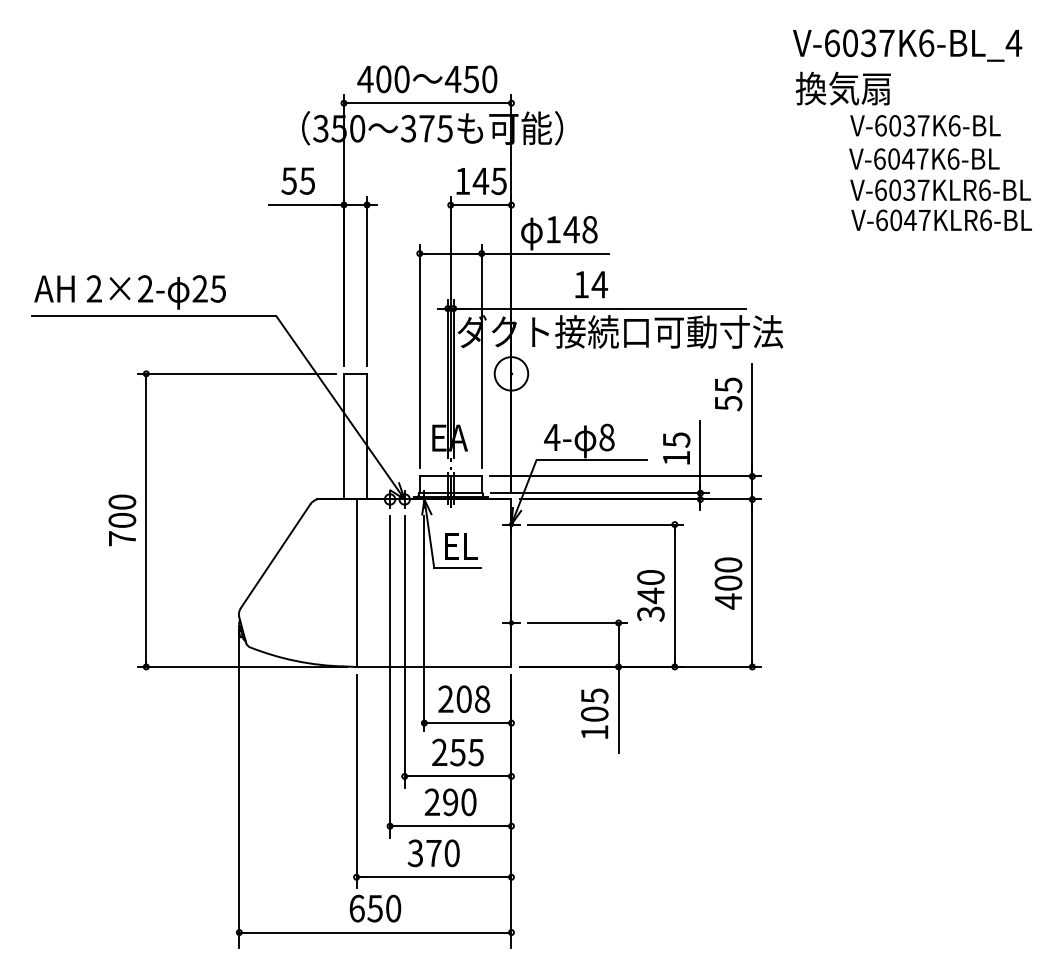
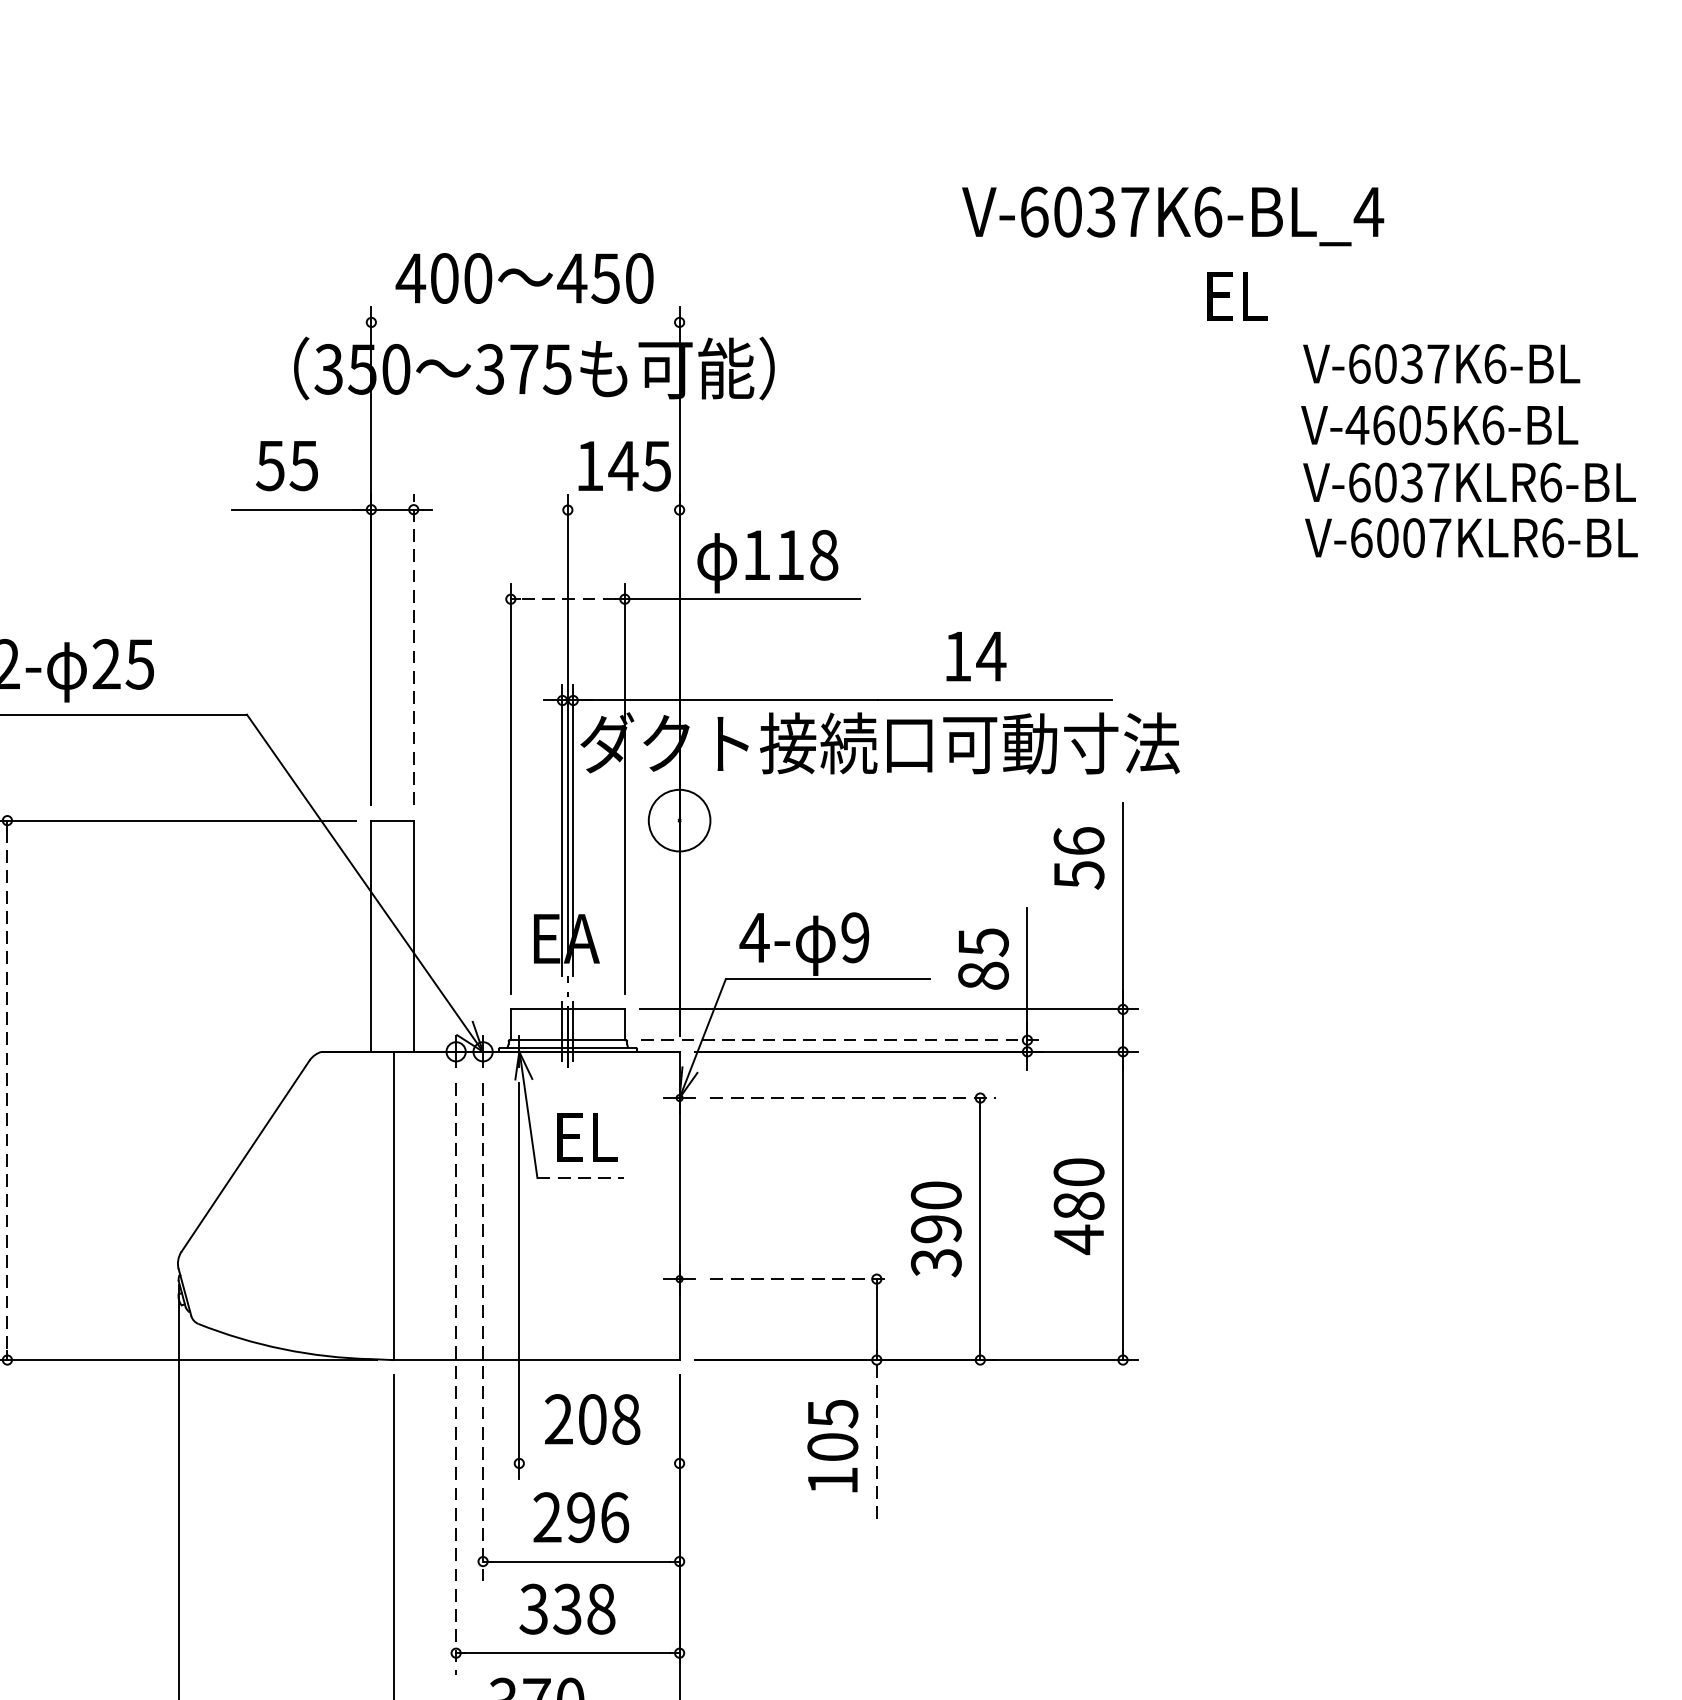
text: (907, 45) -> (1172, 216), moved
text: (842, 88) -> (1288, 295), 換気扇 -> EL
line: (427, 103) -> (525, 322), removed
text: (900, 158) -> (1395, 424), V-6047K6-BL -> V-4605K6-BL
line: (480, 205) -> (622, 510), removed
text: (910, 220) -> (1414, 538), V-6047KLR6-BL -> V-6007KLR6-BL
text: (571, 229) -> (790, 554), 148 -> 118
line: (450, 253) -> (567, 599), solid -> dashed
line: (367, 280) -> (414, 648), solid -> dashed
text: (591, 284) -> (976, 656), moved
text: (728, 385) -> (1079, 842), 55 -> 56
text: (606, 437) -> (854, 937), 8 -> 9
text: (676, 457) -> (983, 974), 15 -> 85
line: (600, 493) -> (843, 1040), solid -> dashed
line: (146, 520) -> (7, 1090), solid -> dashed
line: (606, 524) -> (854, 1097), solid -> dashed
line: (458, 568) -> (582, 1178), solid -> dashed
text: (728, 582) -> (1079, 1204), 400 -> 480
text: (650, 595) -> (935, 1228), 340 -> 390
line: (578, 622) -> (802, 1278), solid -> dashed
line: (404, 652) -> (482, 1333), solid -> dashed
line: (390, 677) -> (456, 1379), solid -> dashed
line: (618, 709) -> (876, 1438), solid -> dashed
line: (467, 723) -> (598, 1464), removed
text: (466, 752) -> (596, 1517), 255 -> 296
text: (450, 802) -> (567, 1609), 290 -> 338

